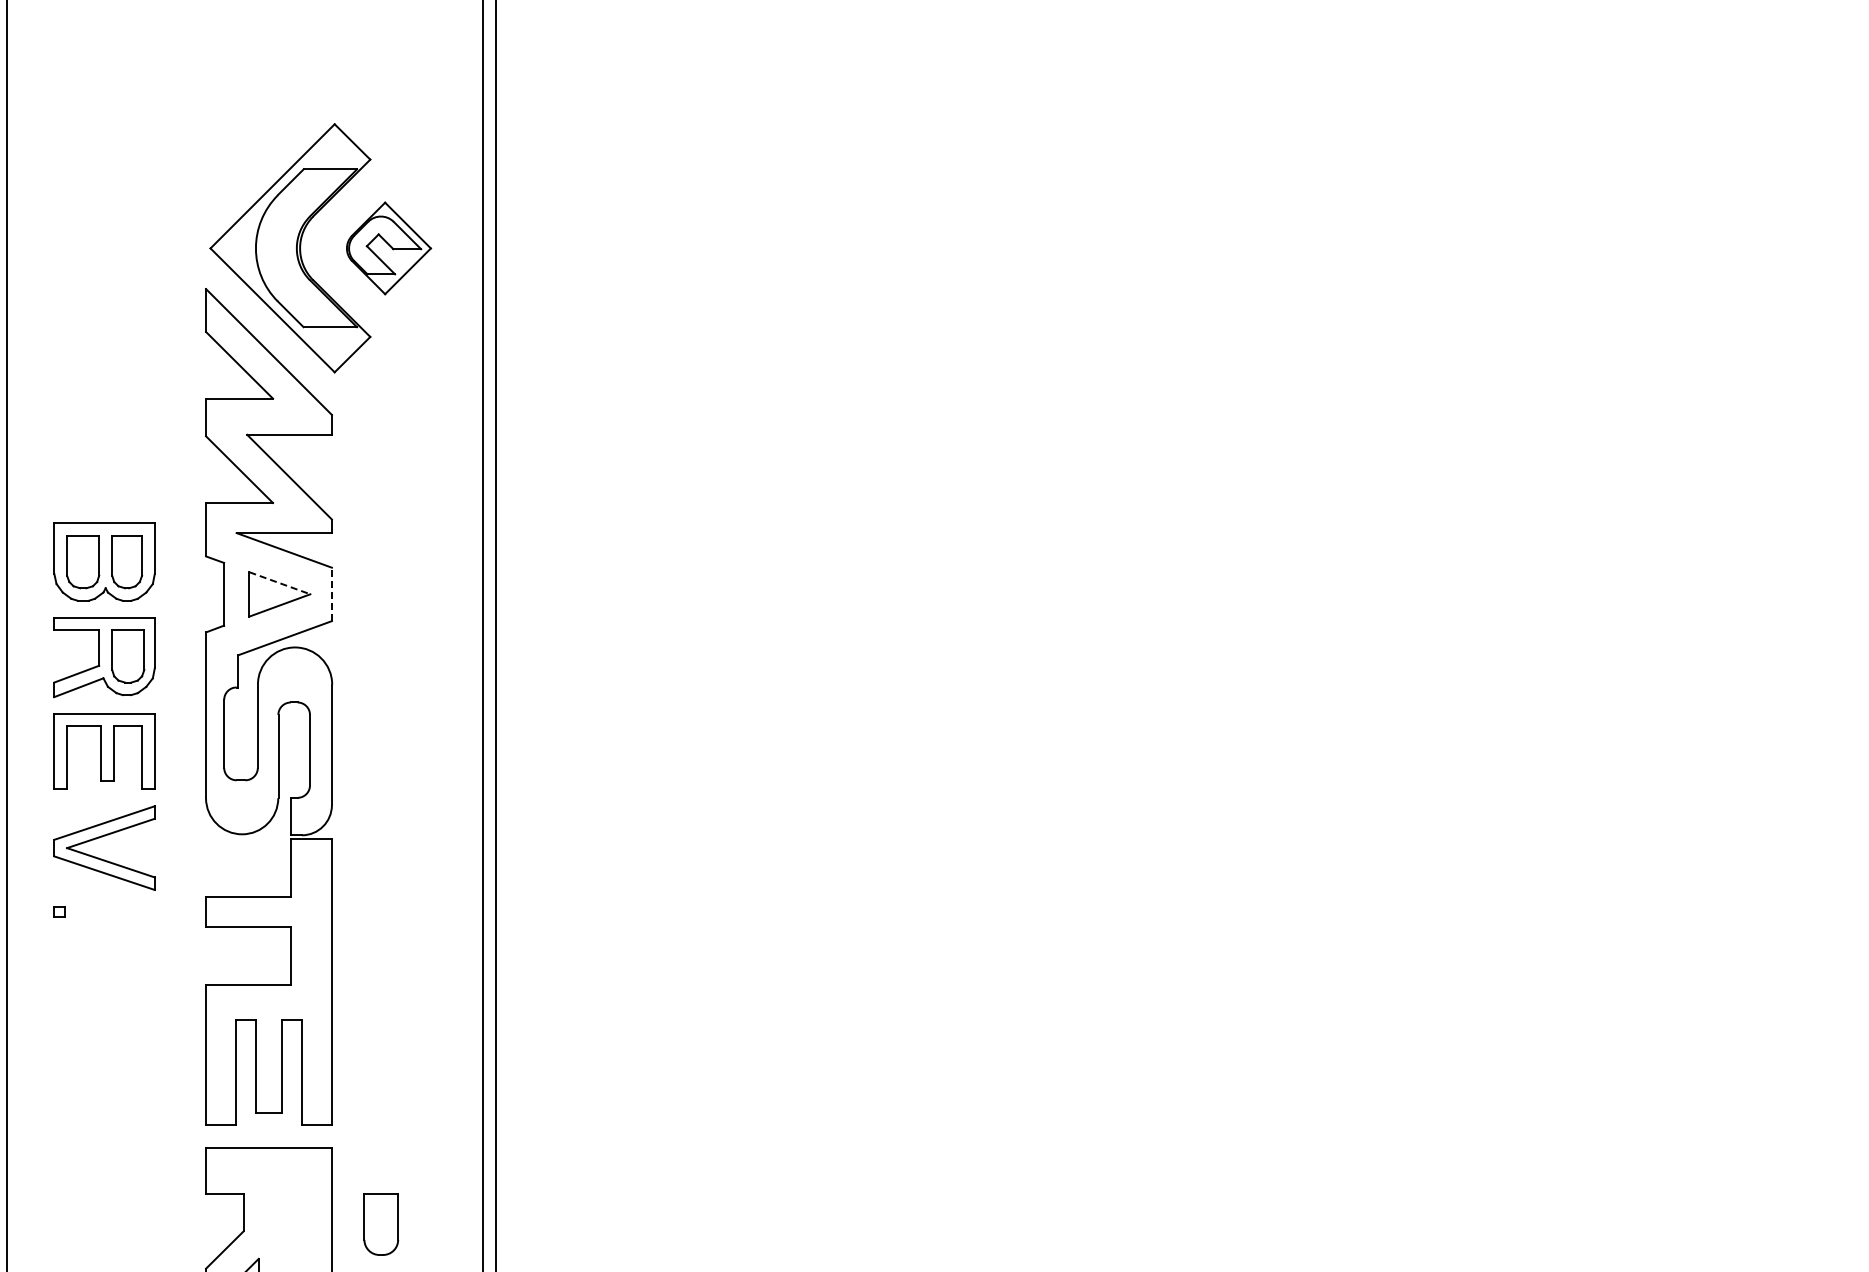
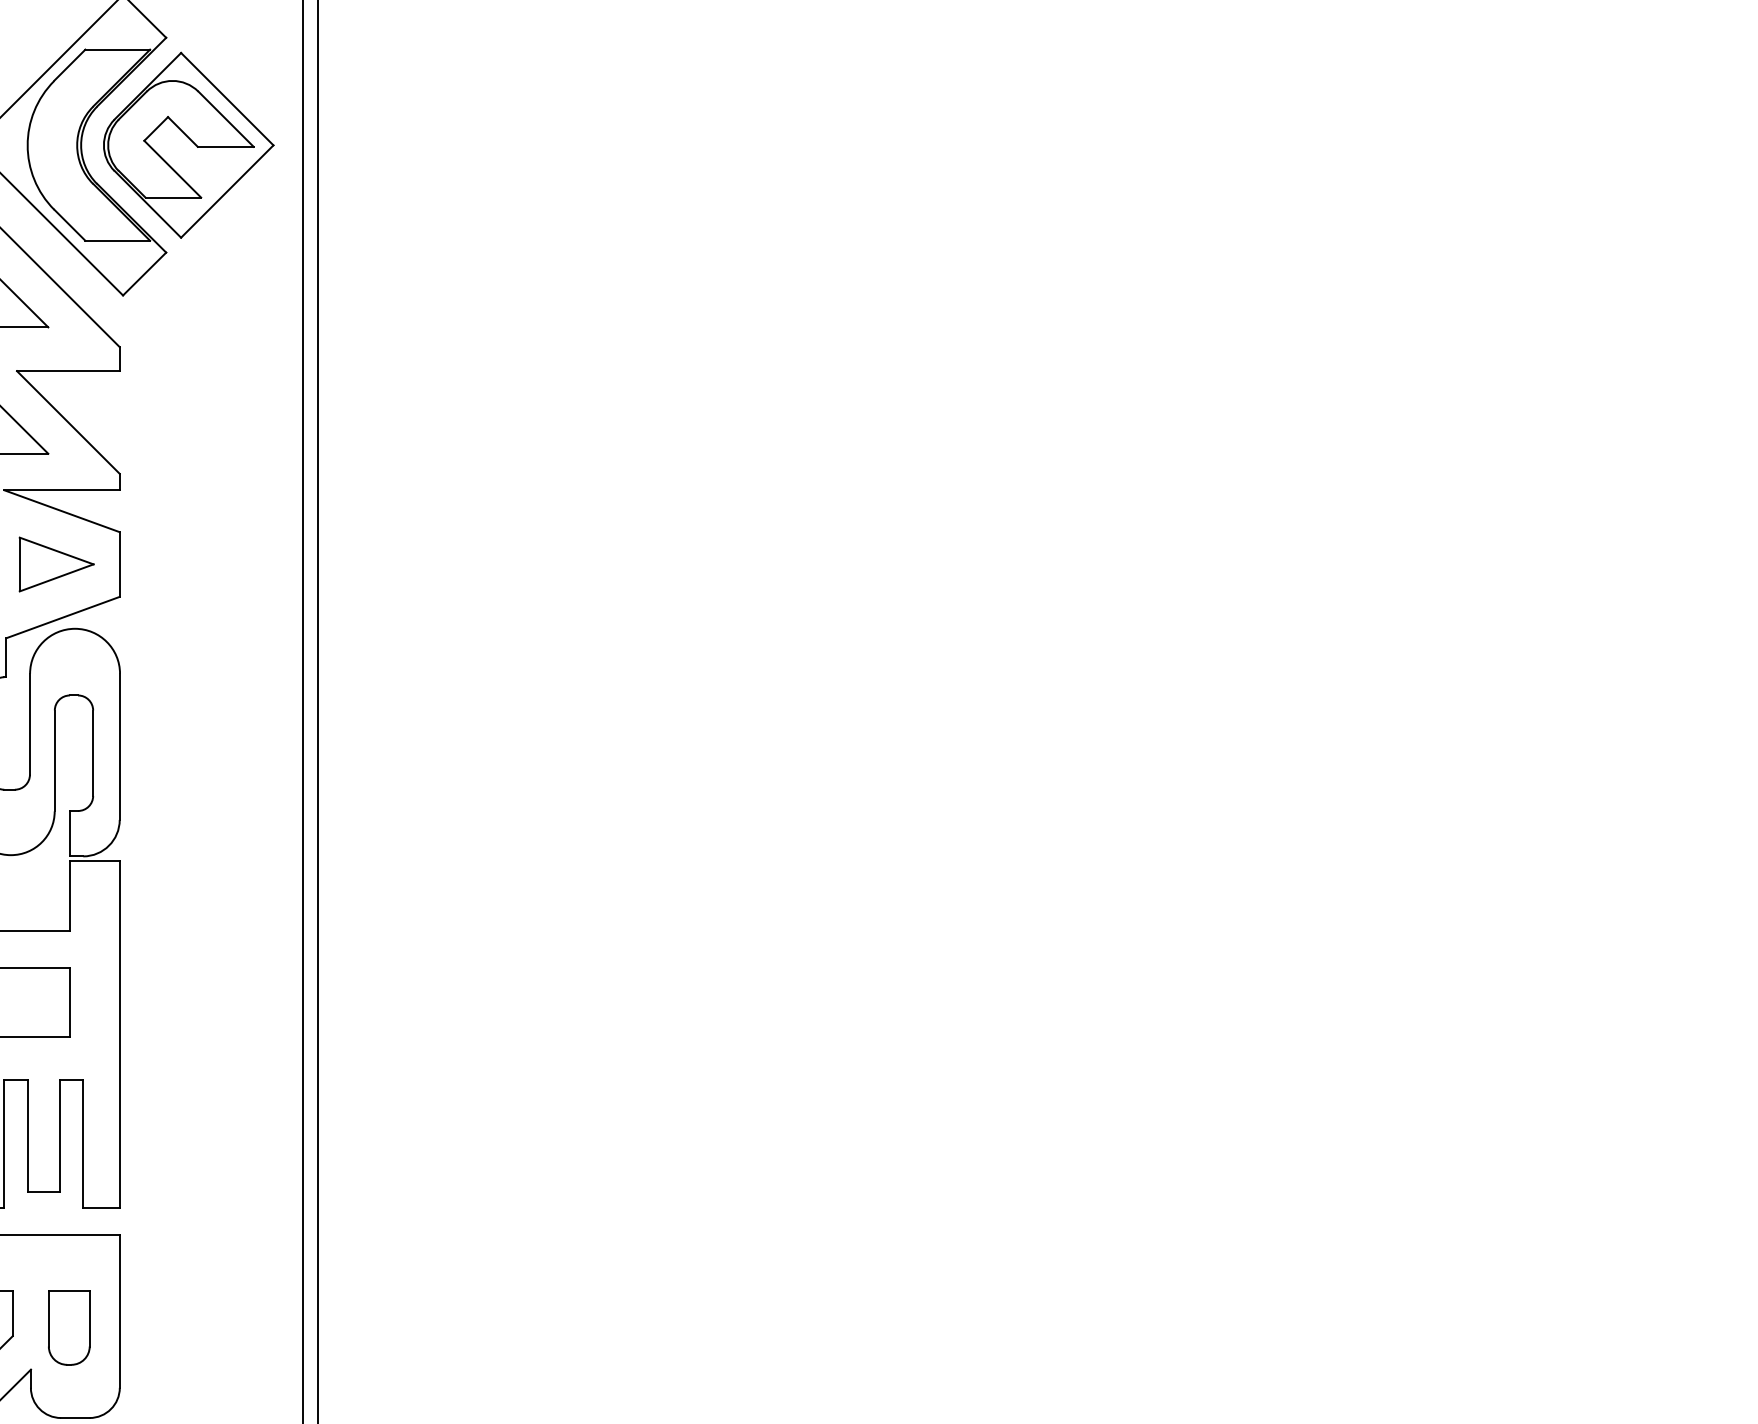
part: (388, 248) -> (188, 145), size x1.67
line: (280, 583) -> (57, 551), dashed -> solid
line: (331, 594) -> (119, 564), dashed -> solid
part: (381, 1224) -> (69, 1327), moved

